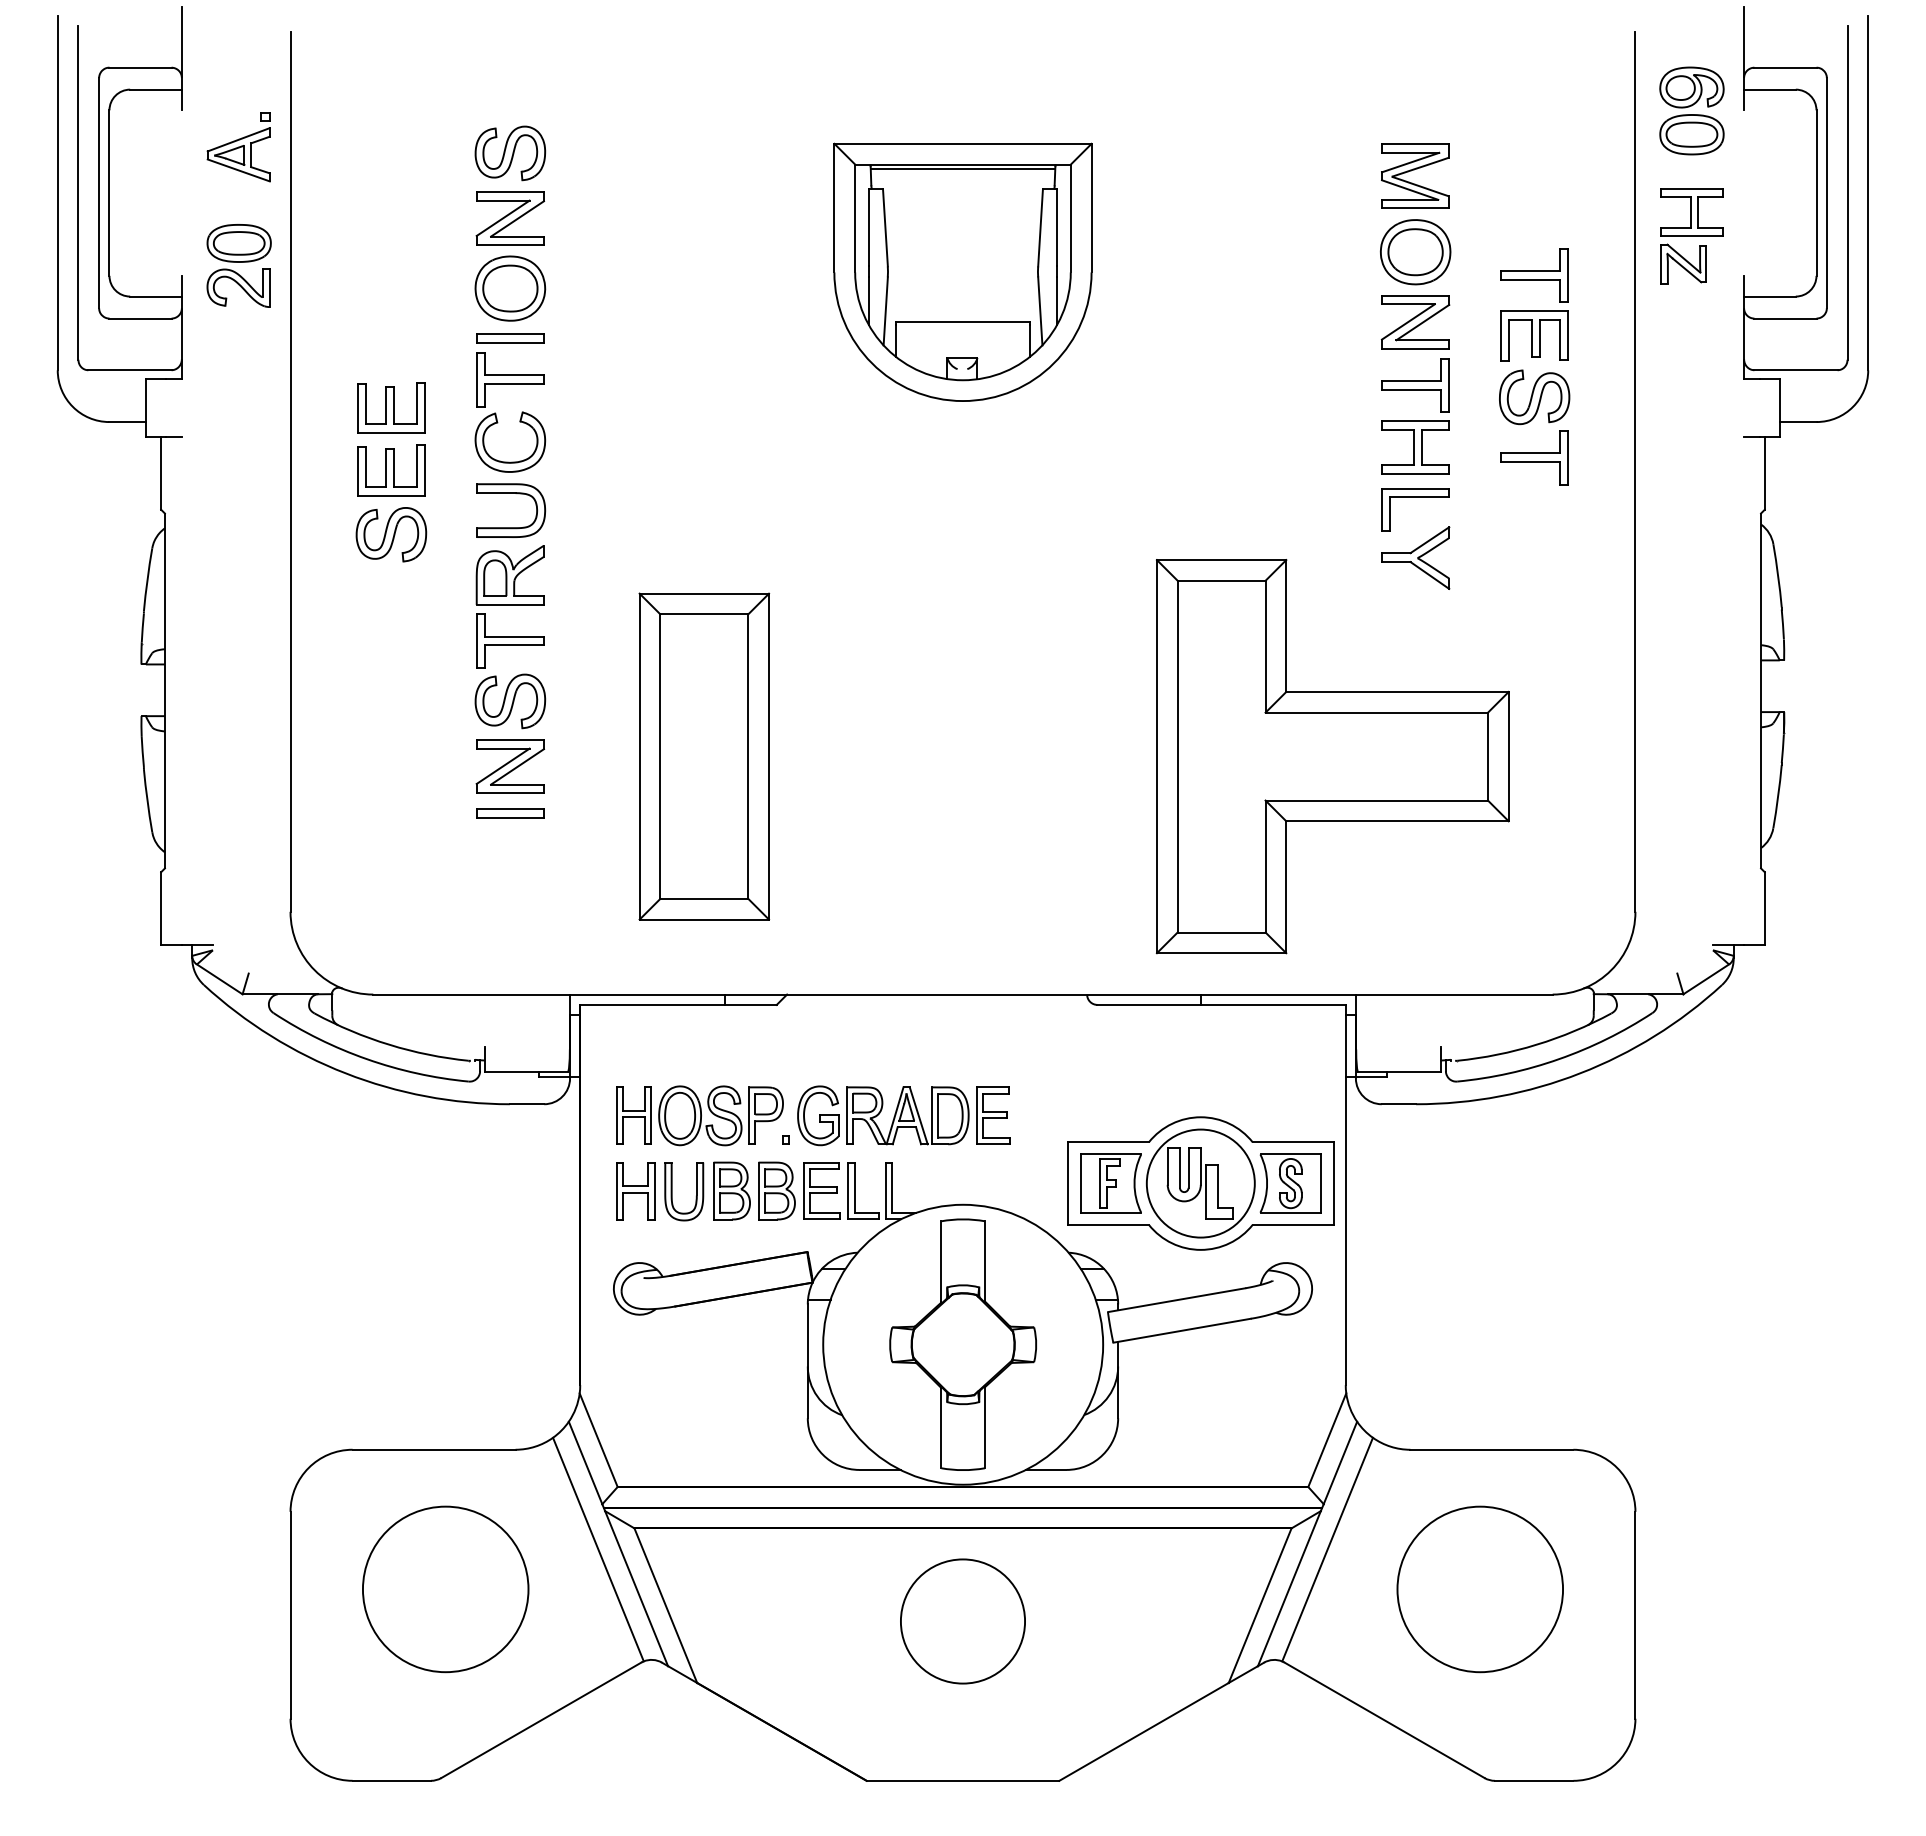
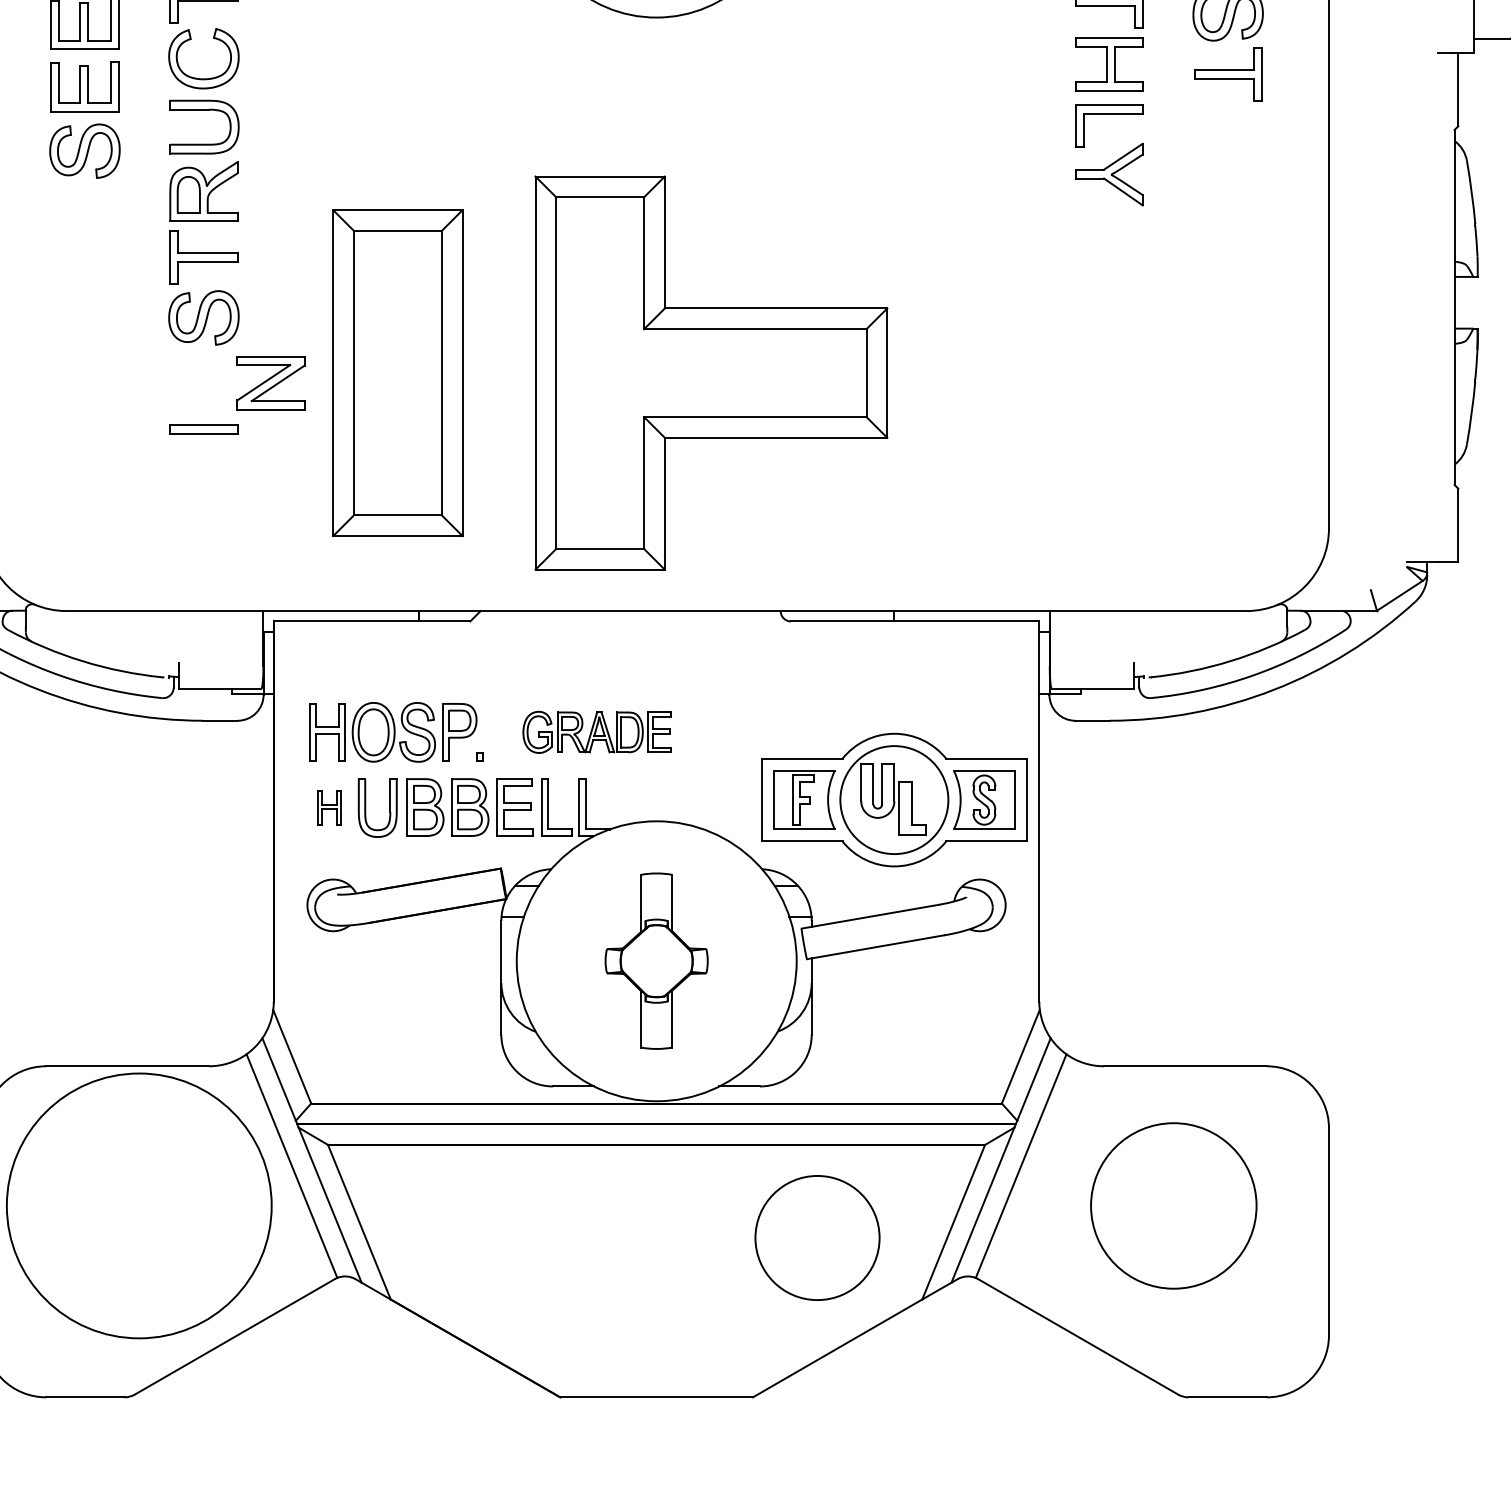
part: (1332, 756) -> (711, 373), moved
part: (509, 766) -> (270, 383), moved
part: (903, 1115) -> (597, 732), size x0.7
part: (635, 1191) -> (329, 808), size x0.6
part: (962, 1344) -> (656, 961), size x0.7
circle: (445, 1589) -> (139, 1206), size x1.6
circle: (962, 1621) -> (817, 1238), moved

